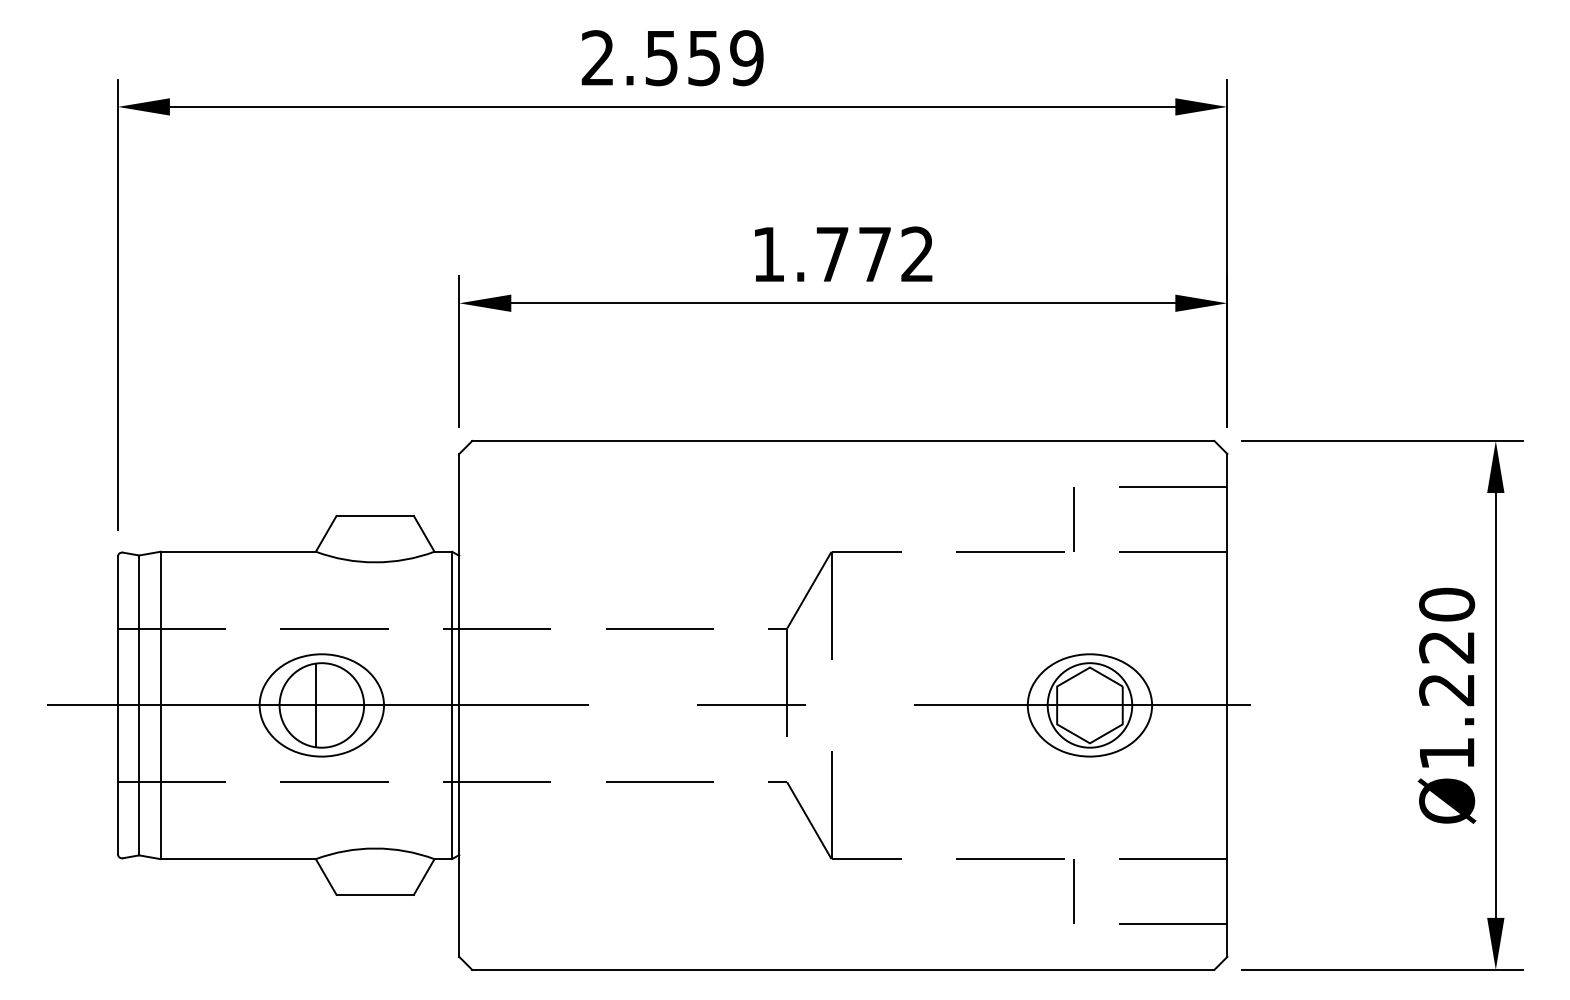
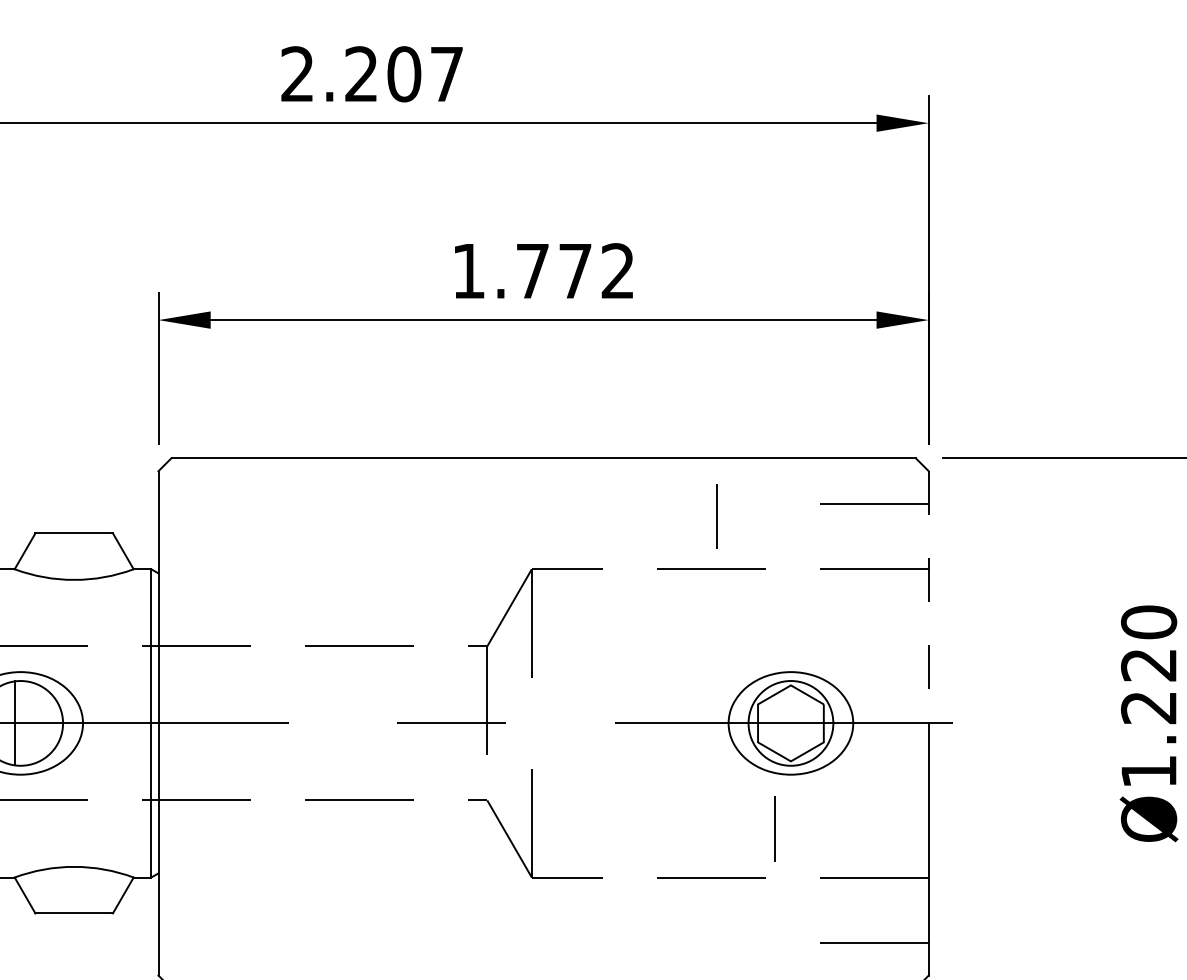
text: (704, 58) -> (404, 74), 2.559 -> 2.207
line: (1073, 519) -> (716, 516), moved
line: (1227, 579) -> (928, 597), solid -> dashed
line: (1073, 891) -> (774, 828), moved

